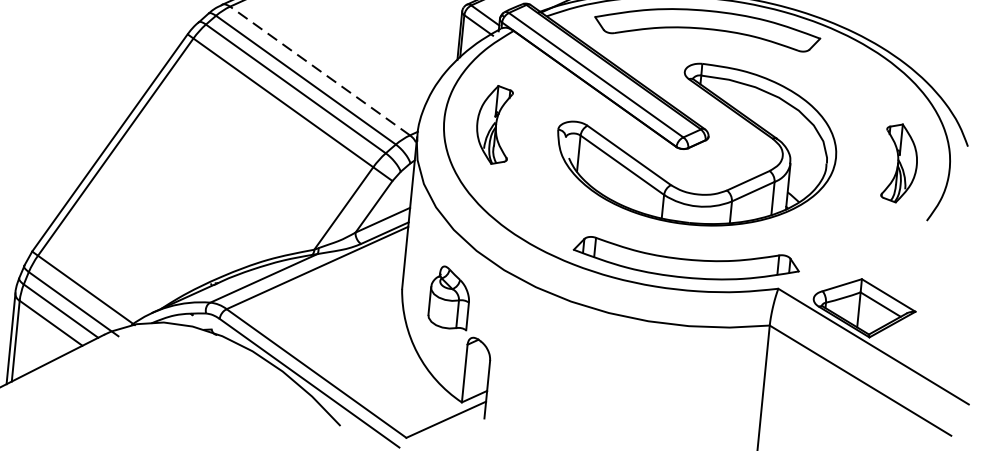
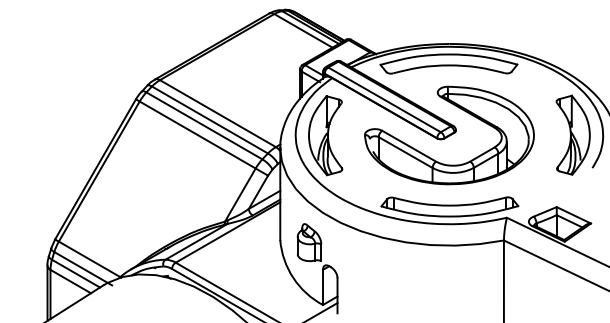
line: (319, 70) -> (217, 113), dashed -> solid
part: (493, 124) -> (325, 135), size x1.67
part: (899, 162) -> (572, 134), size x1.67

